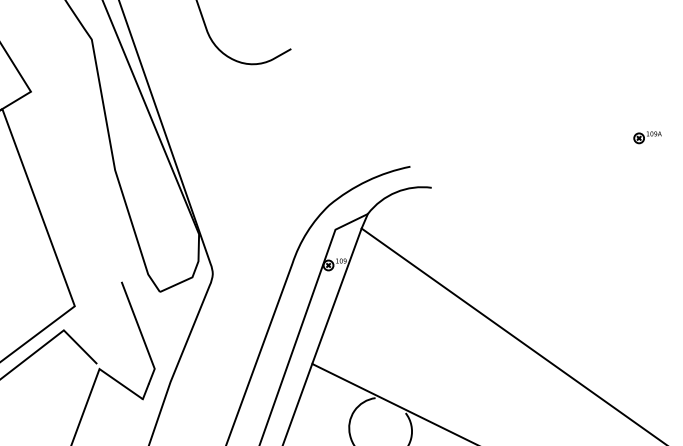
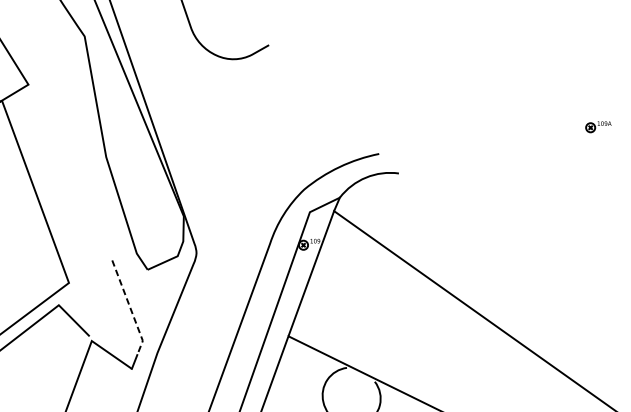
line: (141, 333) -> (130, 308), solid -> dashed

